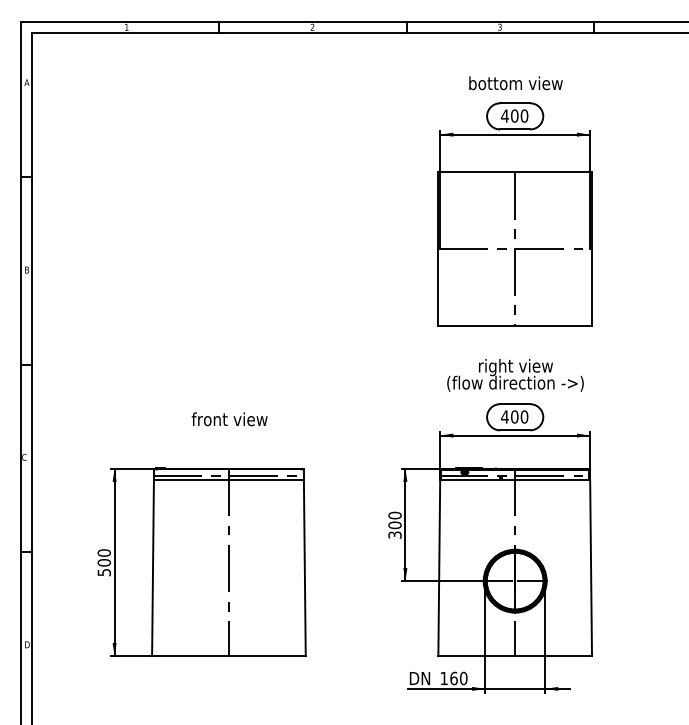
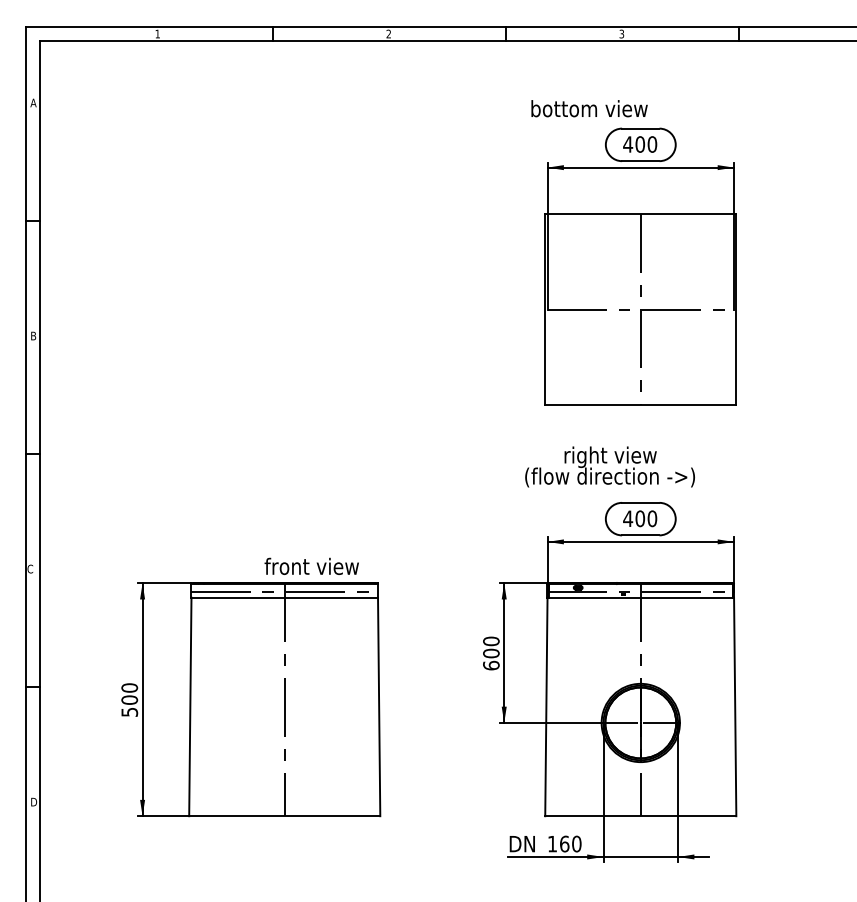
text: (515, 83) -> (588, 108), moved
text: (515, 374) -> (610, 465), moved
text: (229, 419) -> (311, 566), moved
text: (394, 534) -> (490, 664), 300 -> 600

